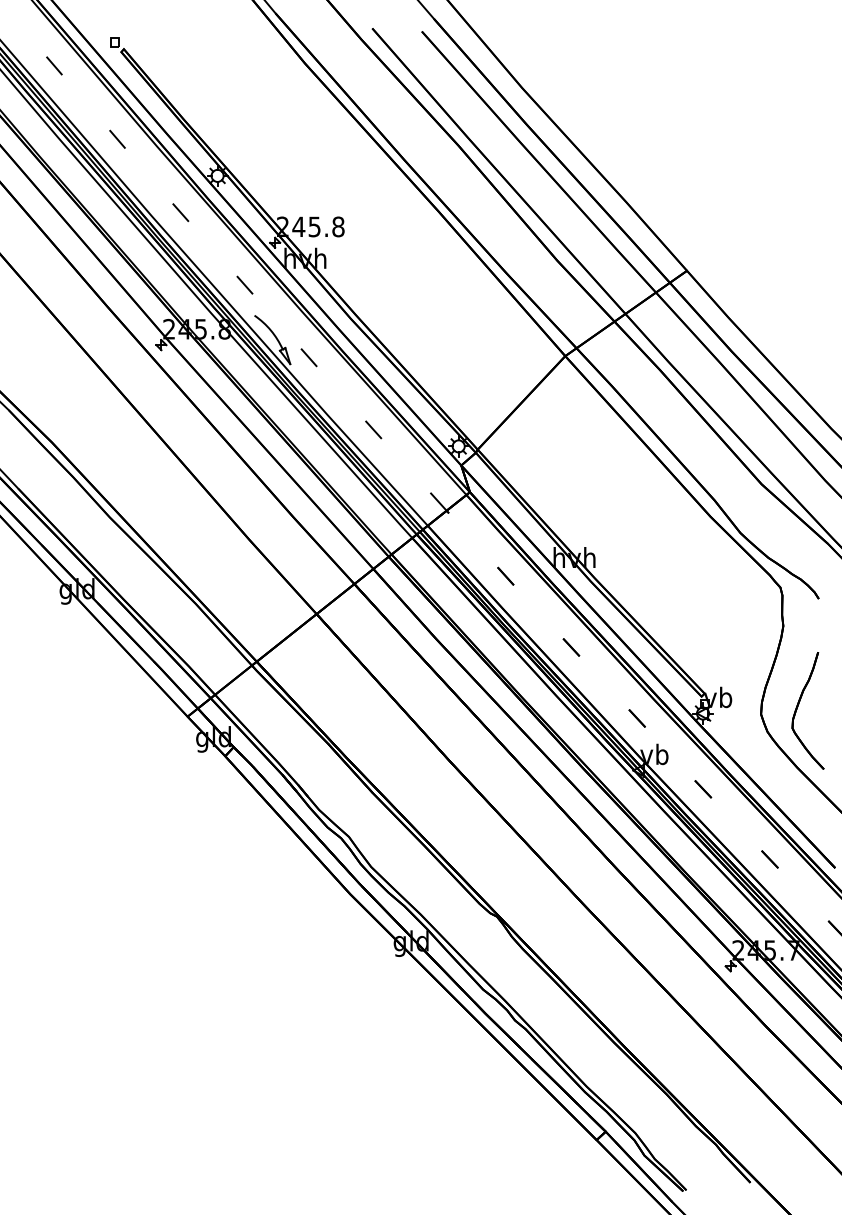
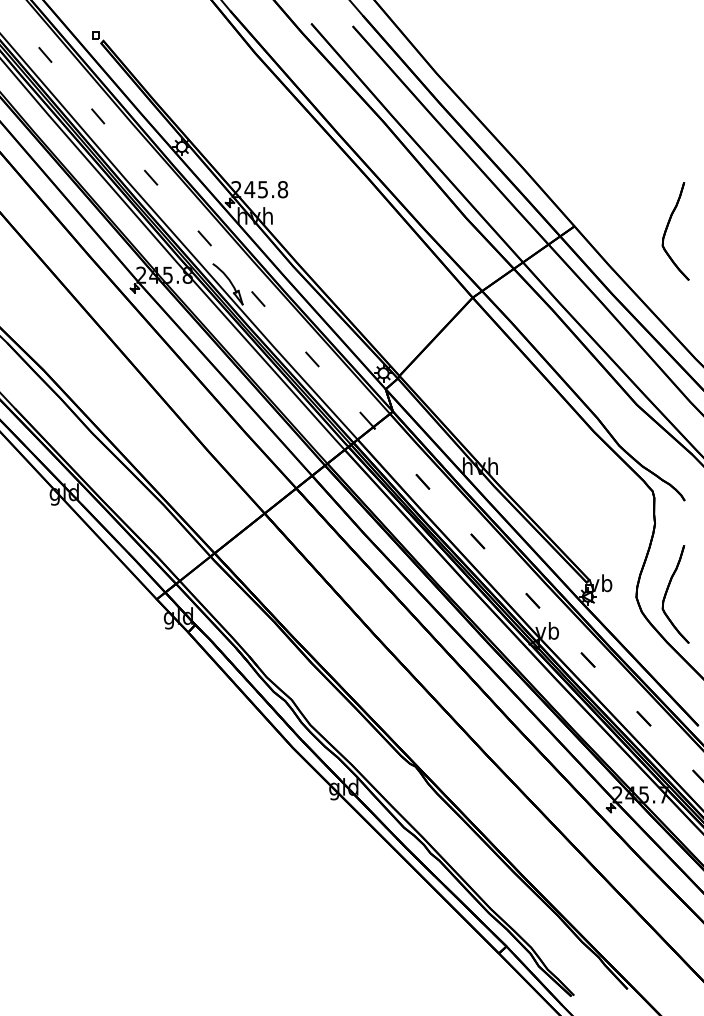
part: (798, 273) -> (667, 228), added

